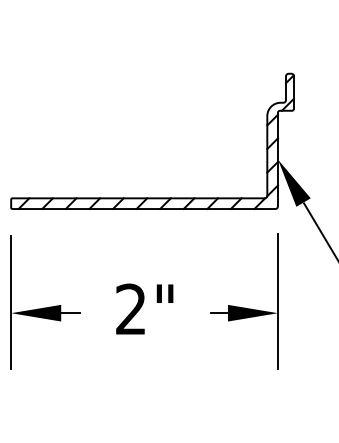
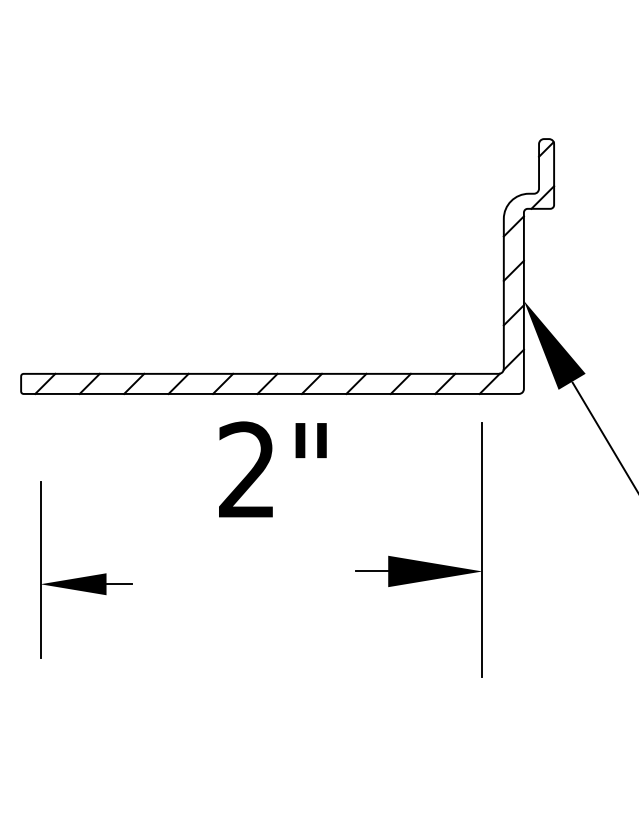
part: (244, 301) -> (419, 549), moved
part: (45, 302) -> (85, 570), size x0.7
text: (144, 308) -> (272, 468), moved

